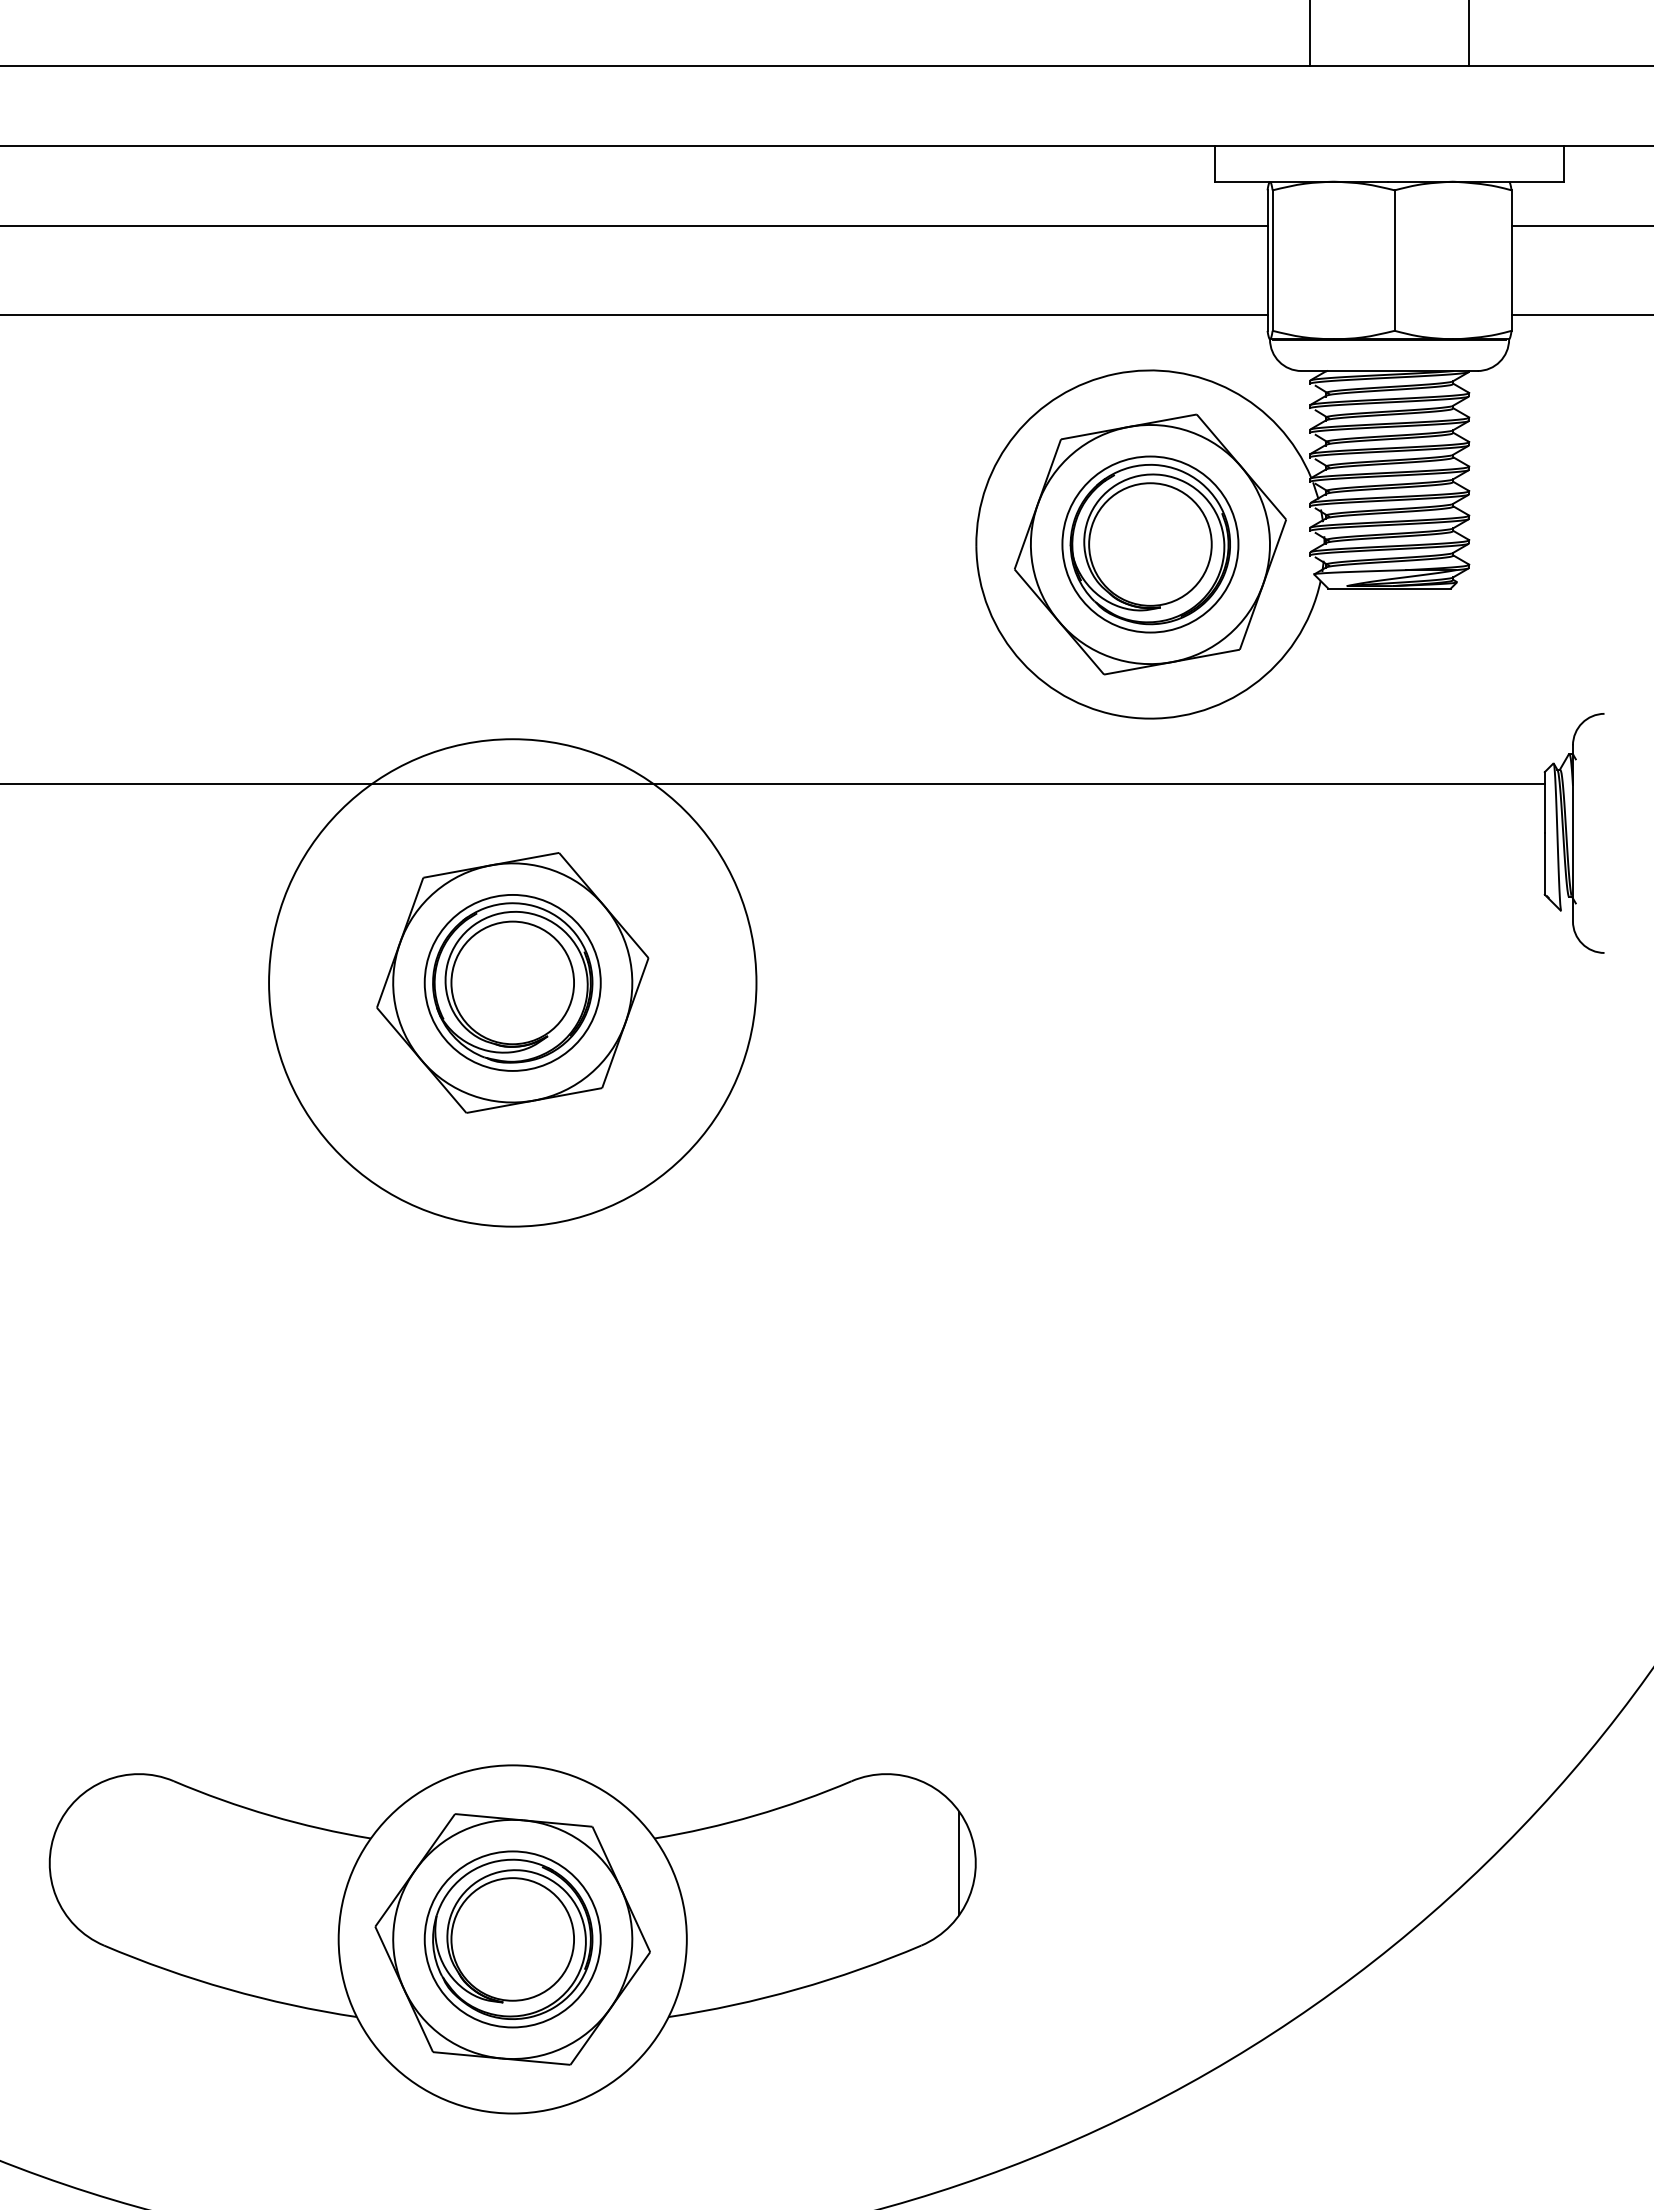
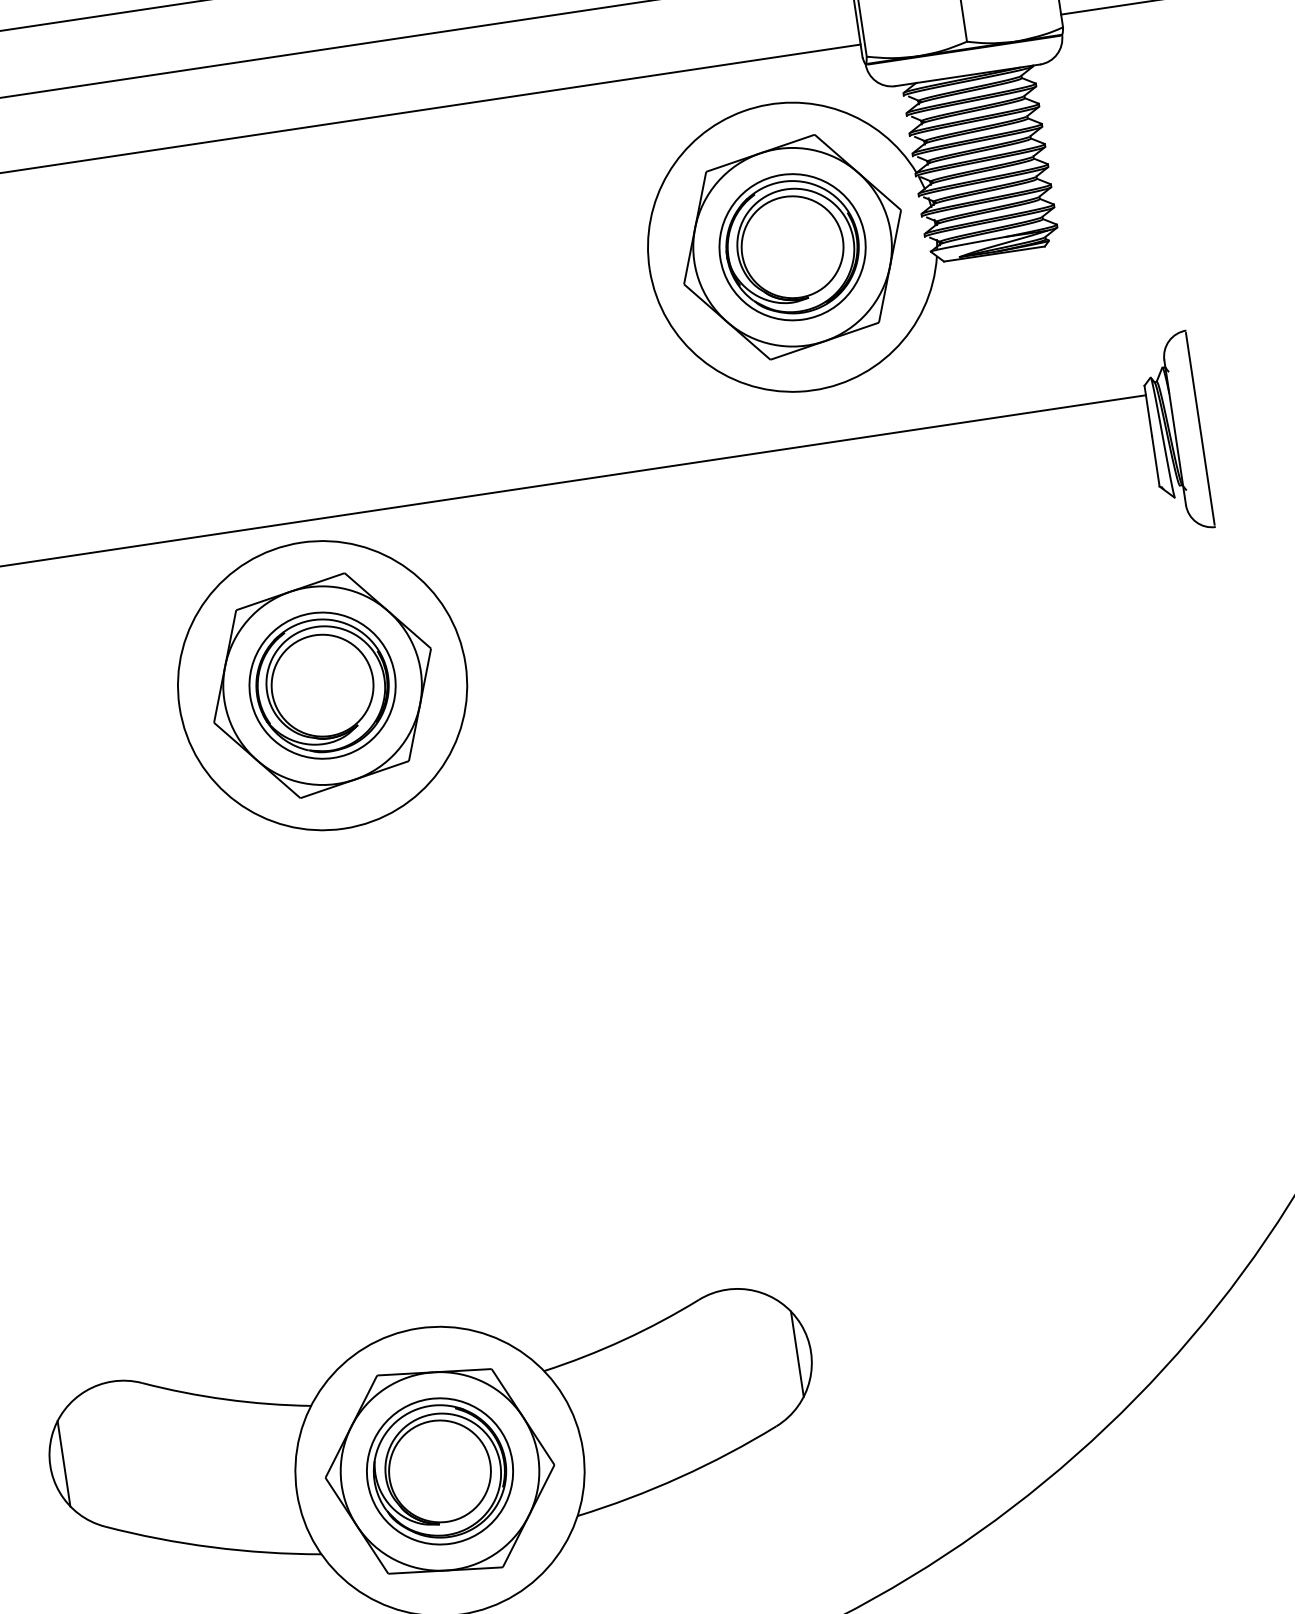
line: (1603, 833) -> (1200, 429), added
circle: (512, 982) -> (322, 685), size x0.71
line: (66, 1863) -> (64, 1463), added

